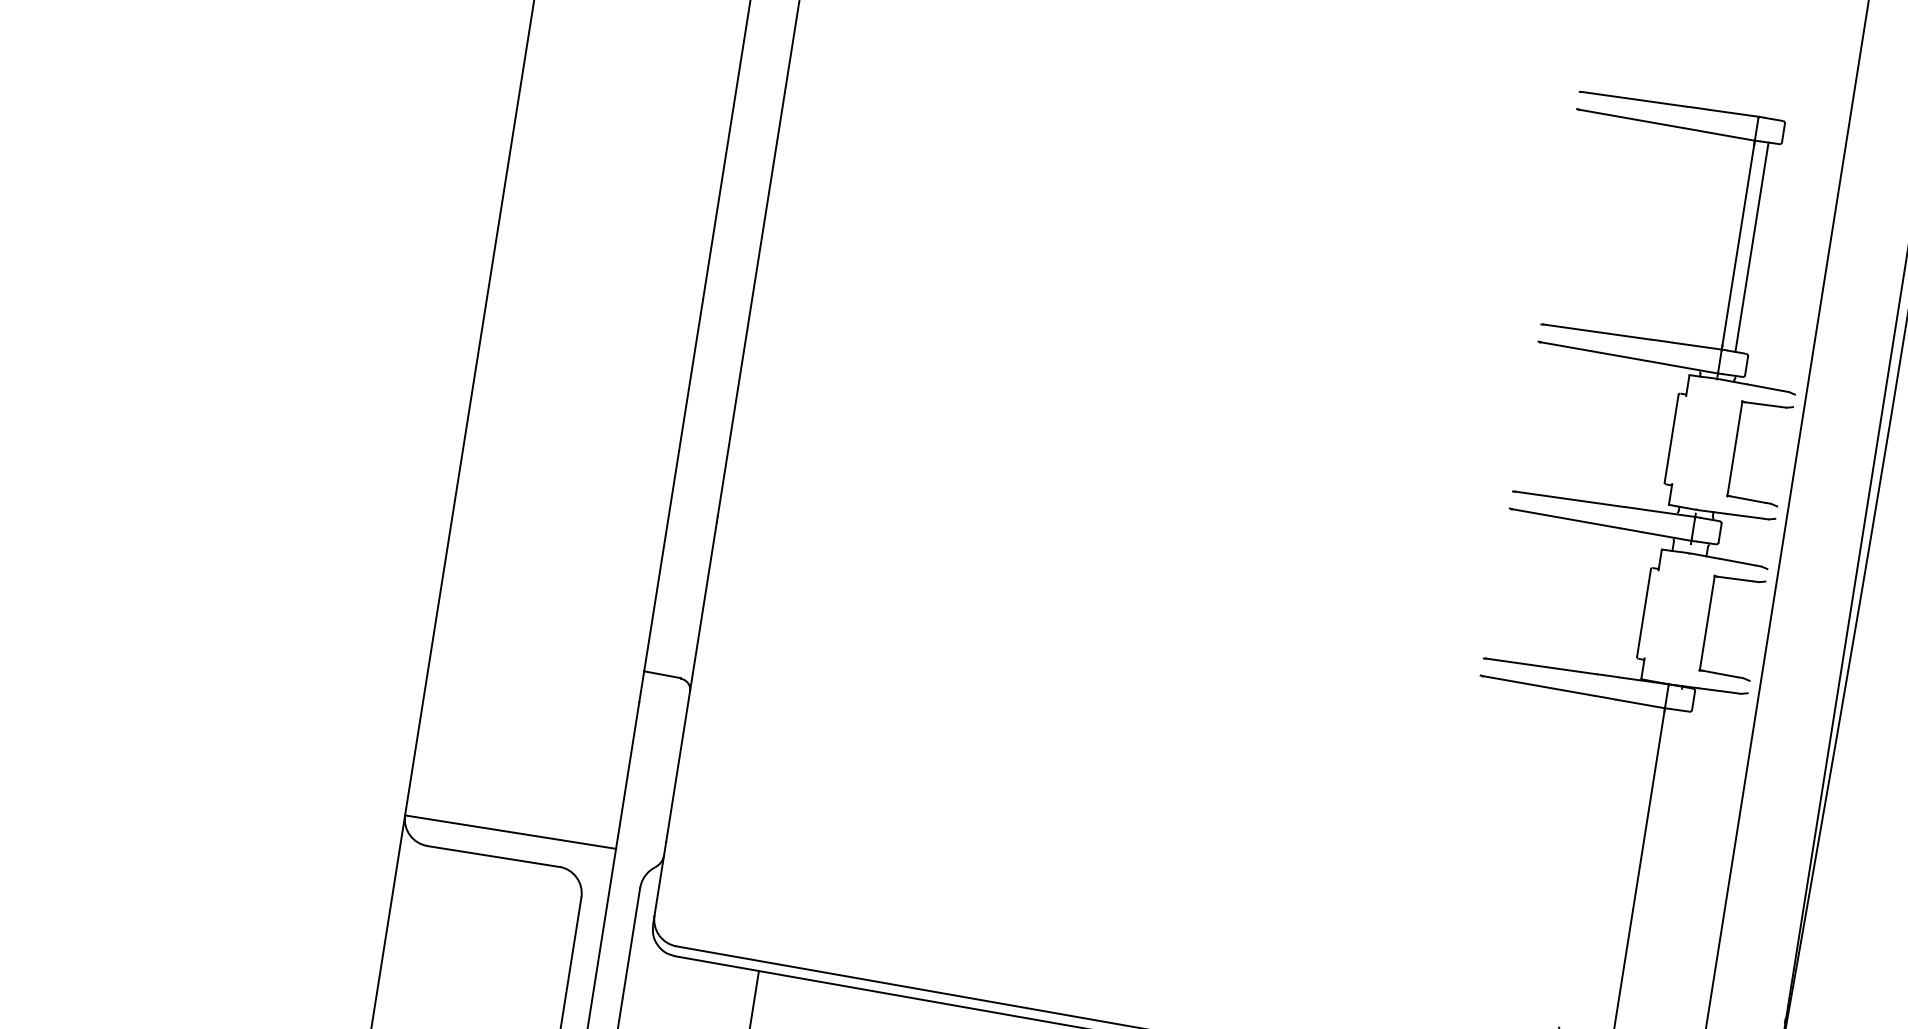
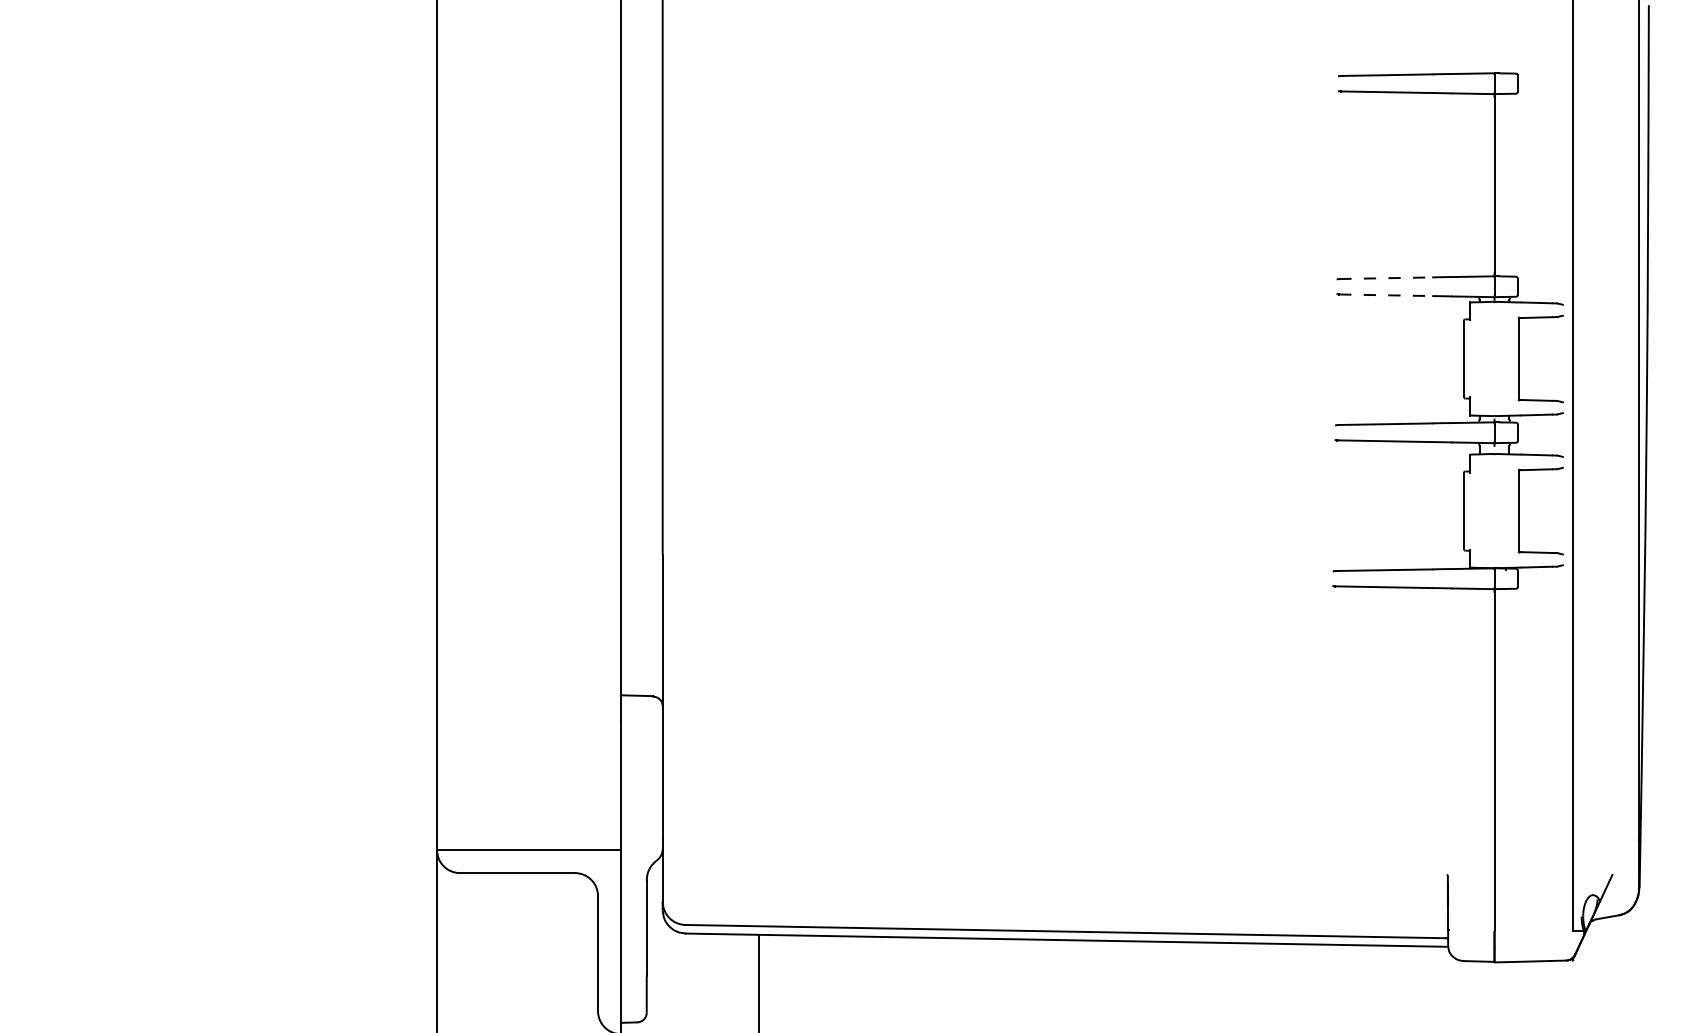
line: (1752, 246) -> (1506, 184), removed
line: (1597, 332) -> (1386, 278), solid -> dashed
line: (1593, 351) -> (1385, 295), solid -> dashed

